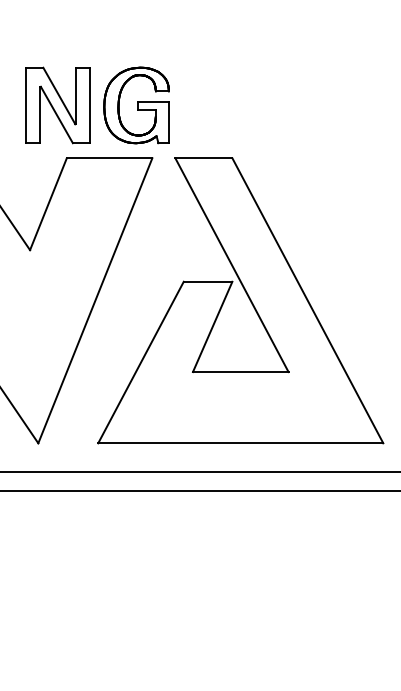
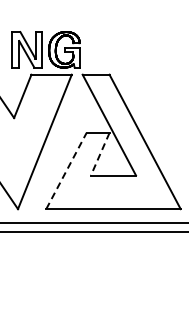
line: (213, 327) -> (100, 154), solid -> dashed
line: (141, 361) -> (66, 170), solid -> dashed

